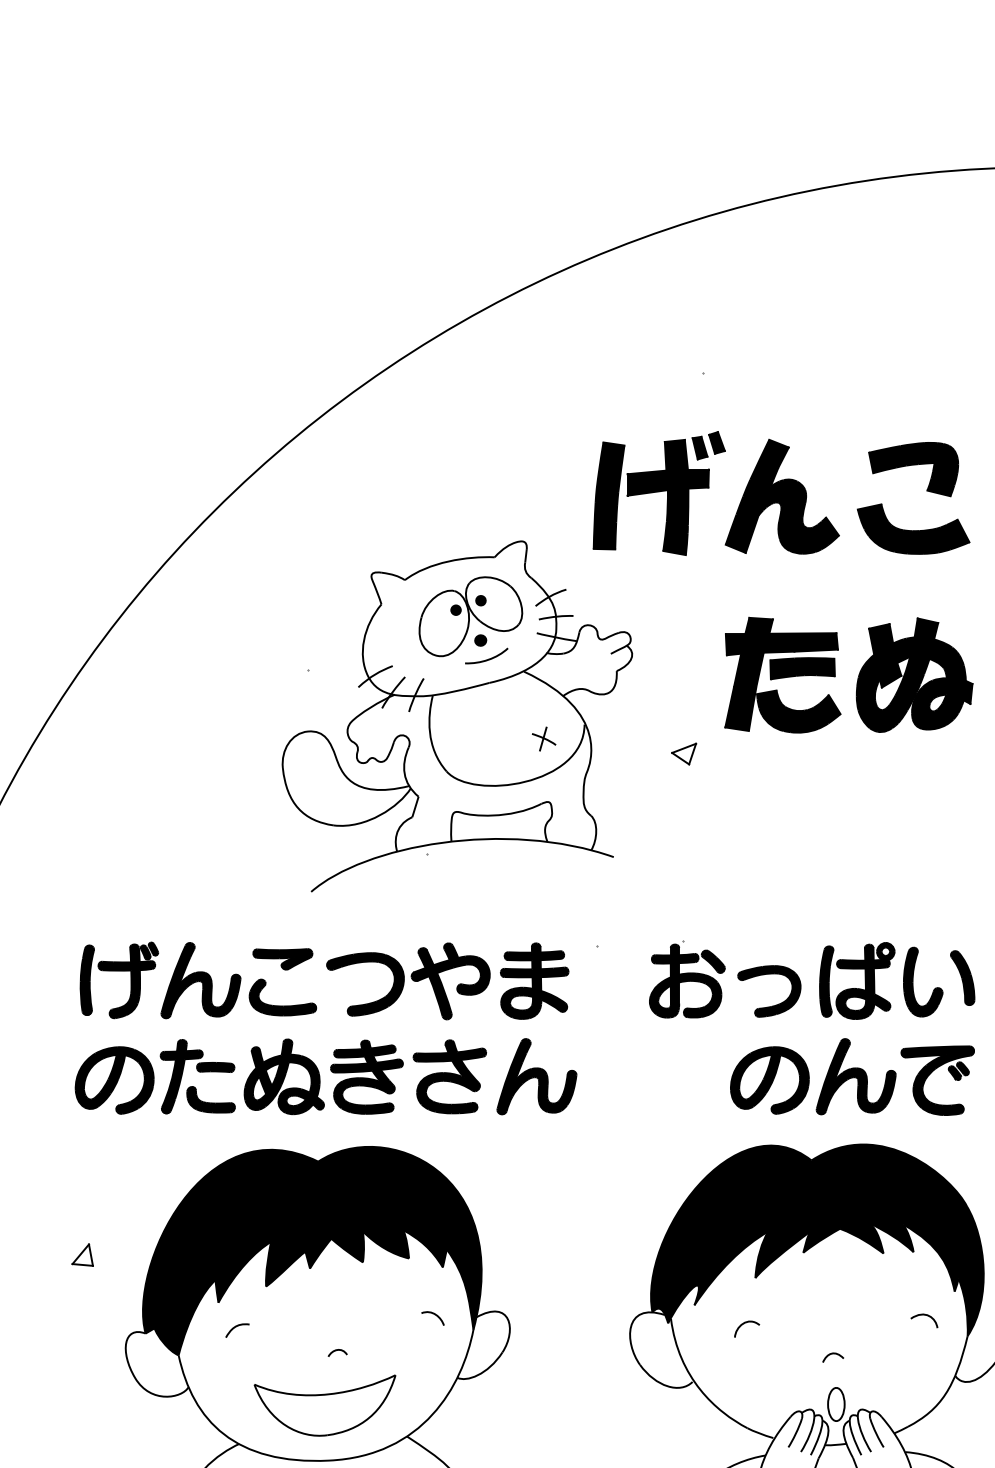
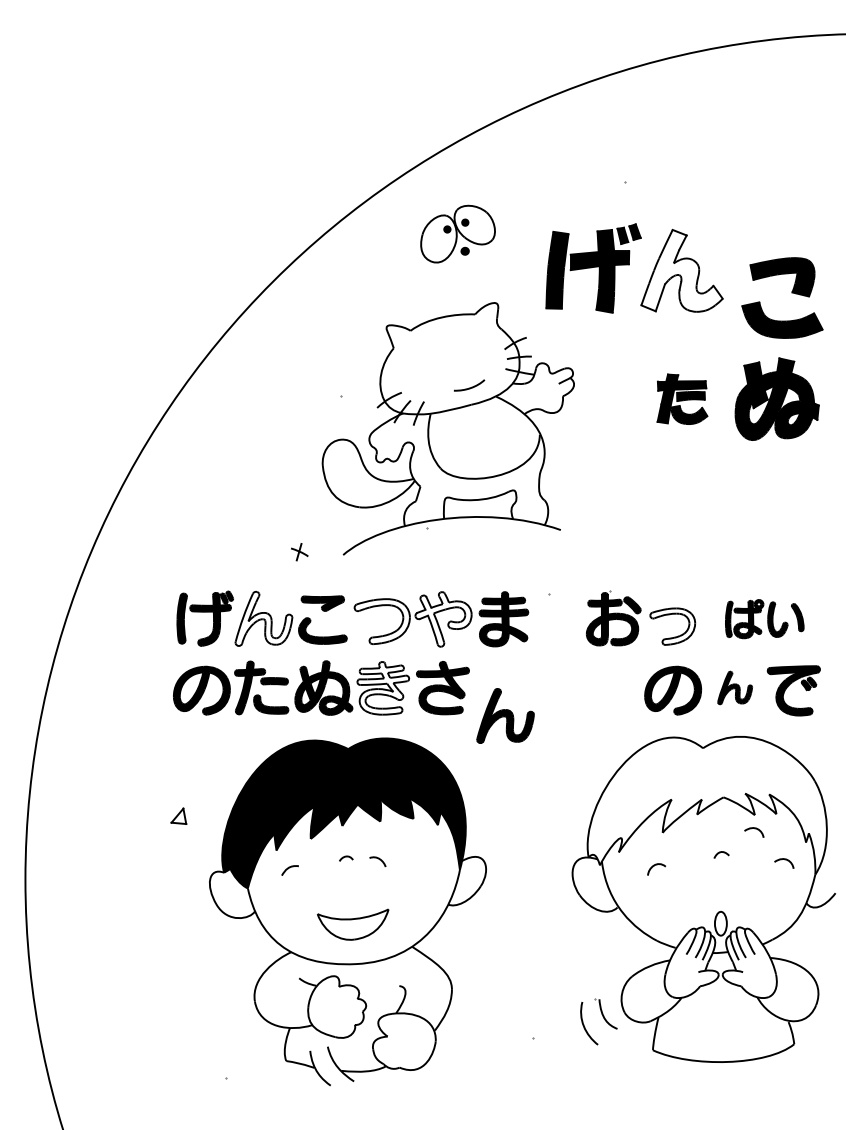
part: (926, 492) -> (791, 293), moved
fill: (781, 496) -> (681, 270), removed
part: (470, 615) -> (457, 233), moved
part: (782, 675) -> (682, 399), size x0.6
part: (543, 739) -> (299, 552), moved
part: (684, 753) -> (611, 455), removed
fill: (200, 980) -> (263, 618), removed
part: (896, 980) -> (764, 618), size x0.7
fill: (450, 981) -> (443, 619), removed
fill: (364, 984) -> (381, 621), removed
fill: (769, 991) -> (672, 626), removed
part: (536, 1076) -> (505, 715), moved
part: (855, 1076) -> (734, 687), size x0.6
fill: (367, 1077) -> (383, 688), removed
fill: (816, 1240) -> (706, 805), removed
curve: (883, 1273) -> (754, 829), added
curve: (433, 1315) -> (378, 859), moved
curve: (338, 1351) -> (346, 857), moved
curve: (831, 1355) -> (720, 853), moved
part: (324, 1405) -> (352, 924), size x0.7

